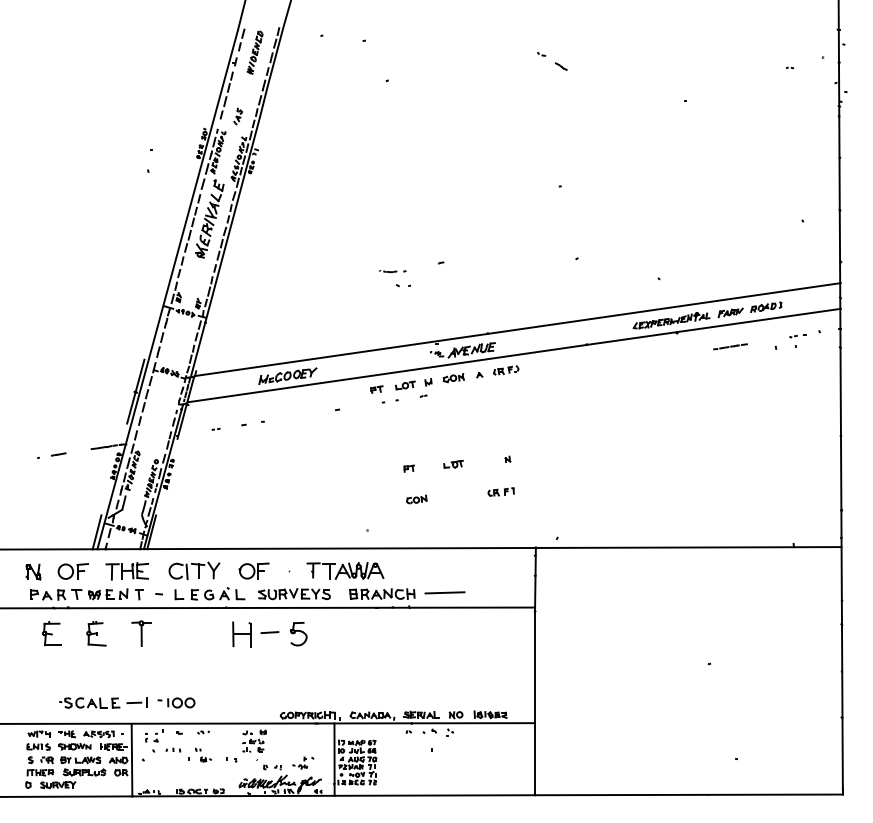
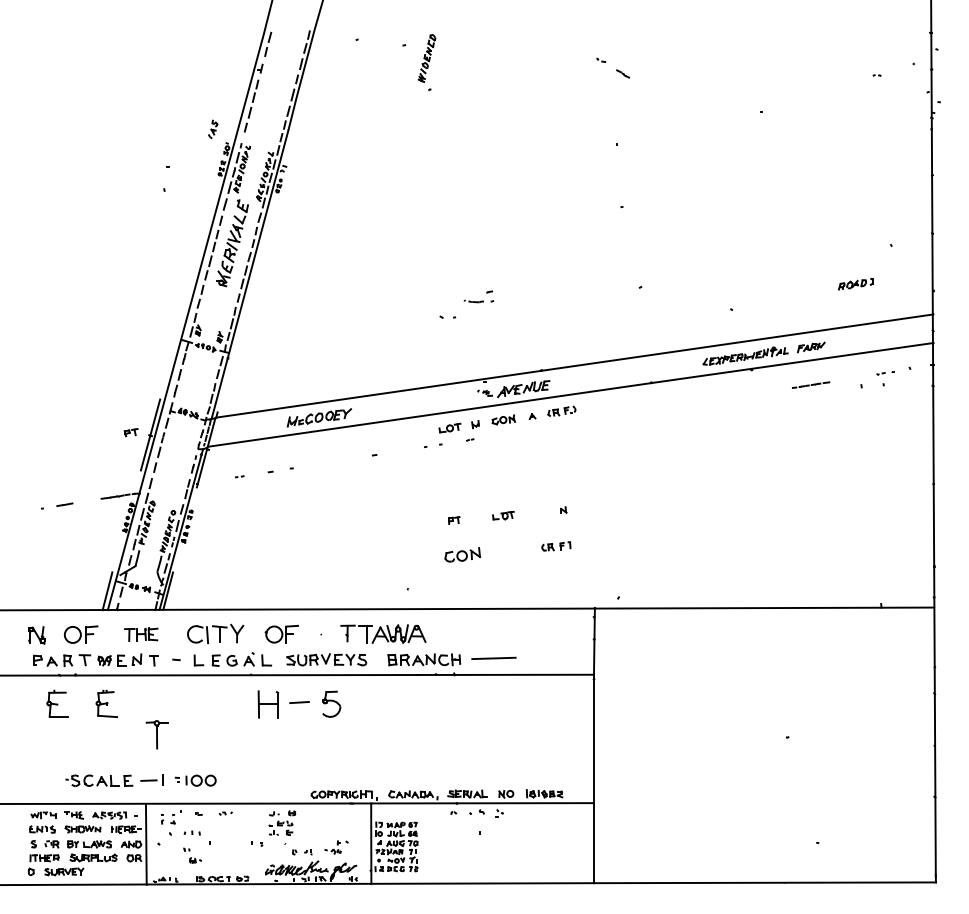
part: (254, 52) -> (426, 58), moved
part: (238, 115) -> (213, 128), moved
part: (392, 271) -> (478, 301), moved
part: (766, 307) -> (855, 284), moved
part: (376, 389) -> (130, 432), moved
part: (416, 499) -> (462, 554), size x1.6
part: (127, 571) -> (141, 634), size x0.7
part: (141, 633) -> (156, 734), moved
part: (203, 755) -> (192, 855), moved

